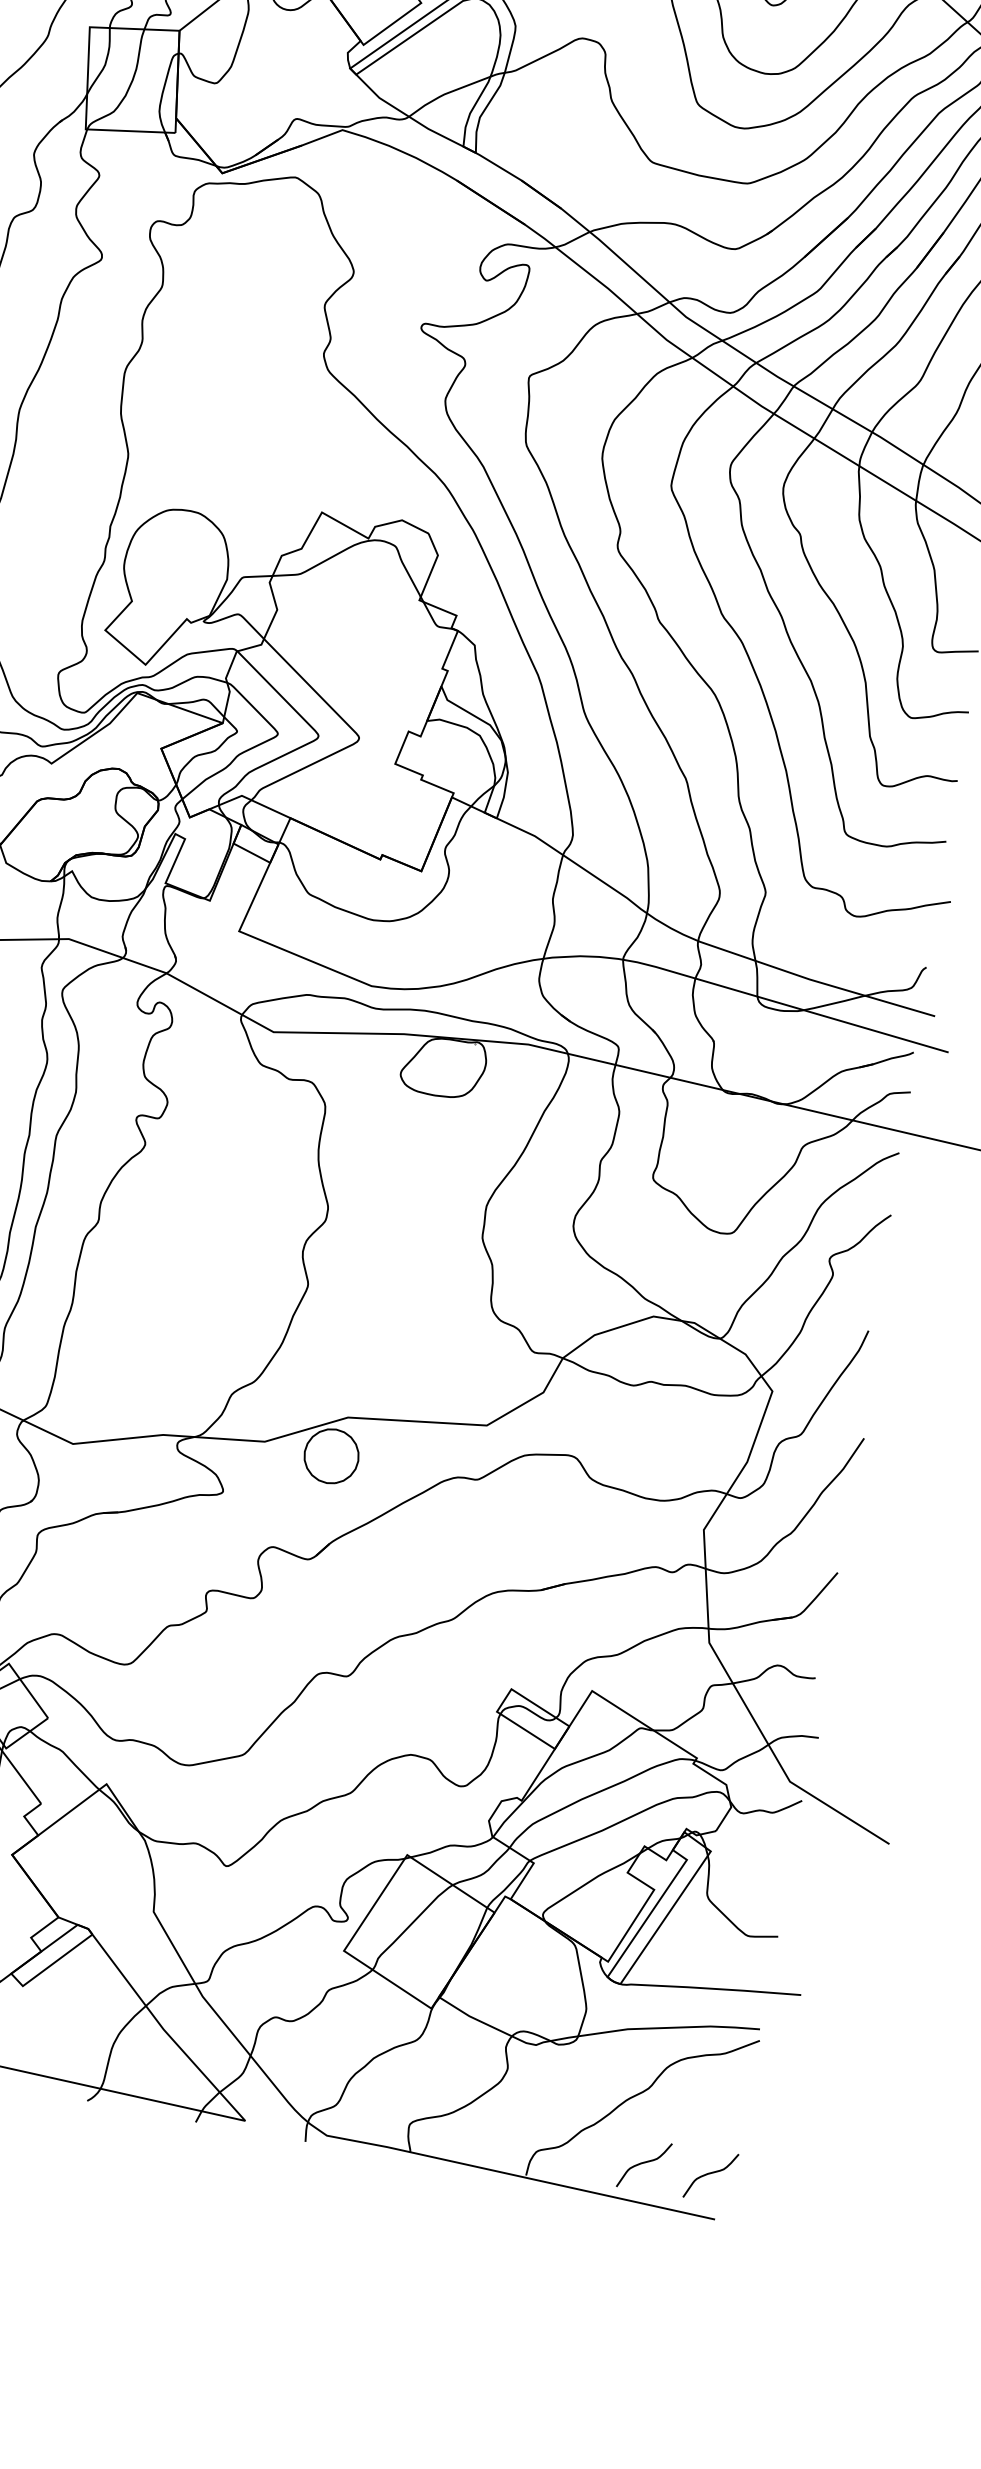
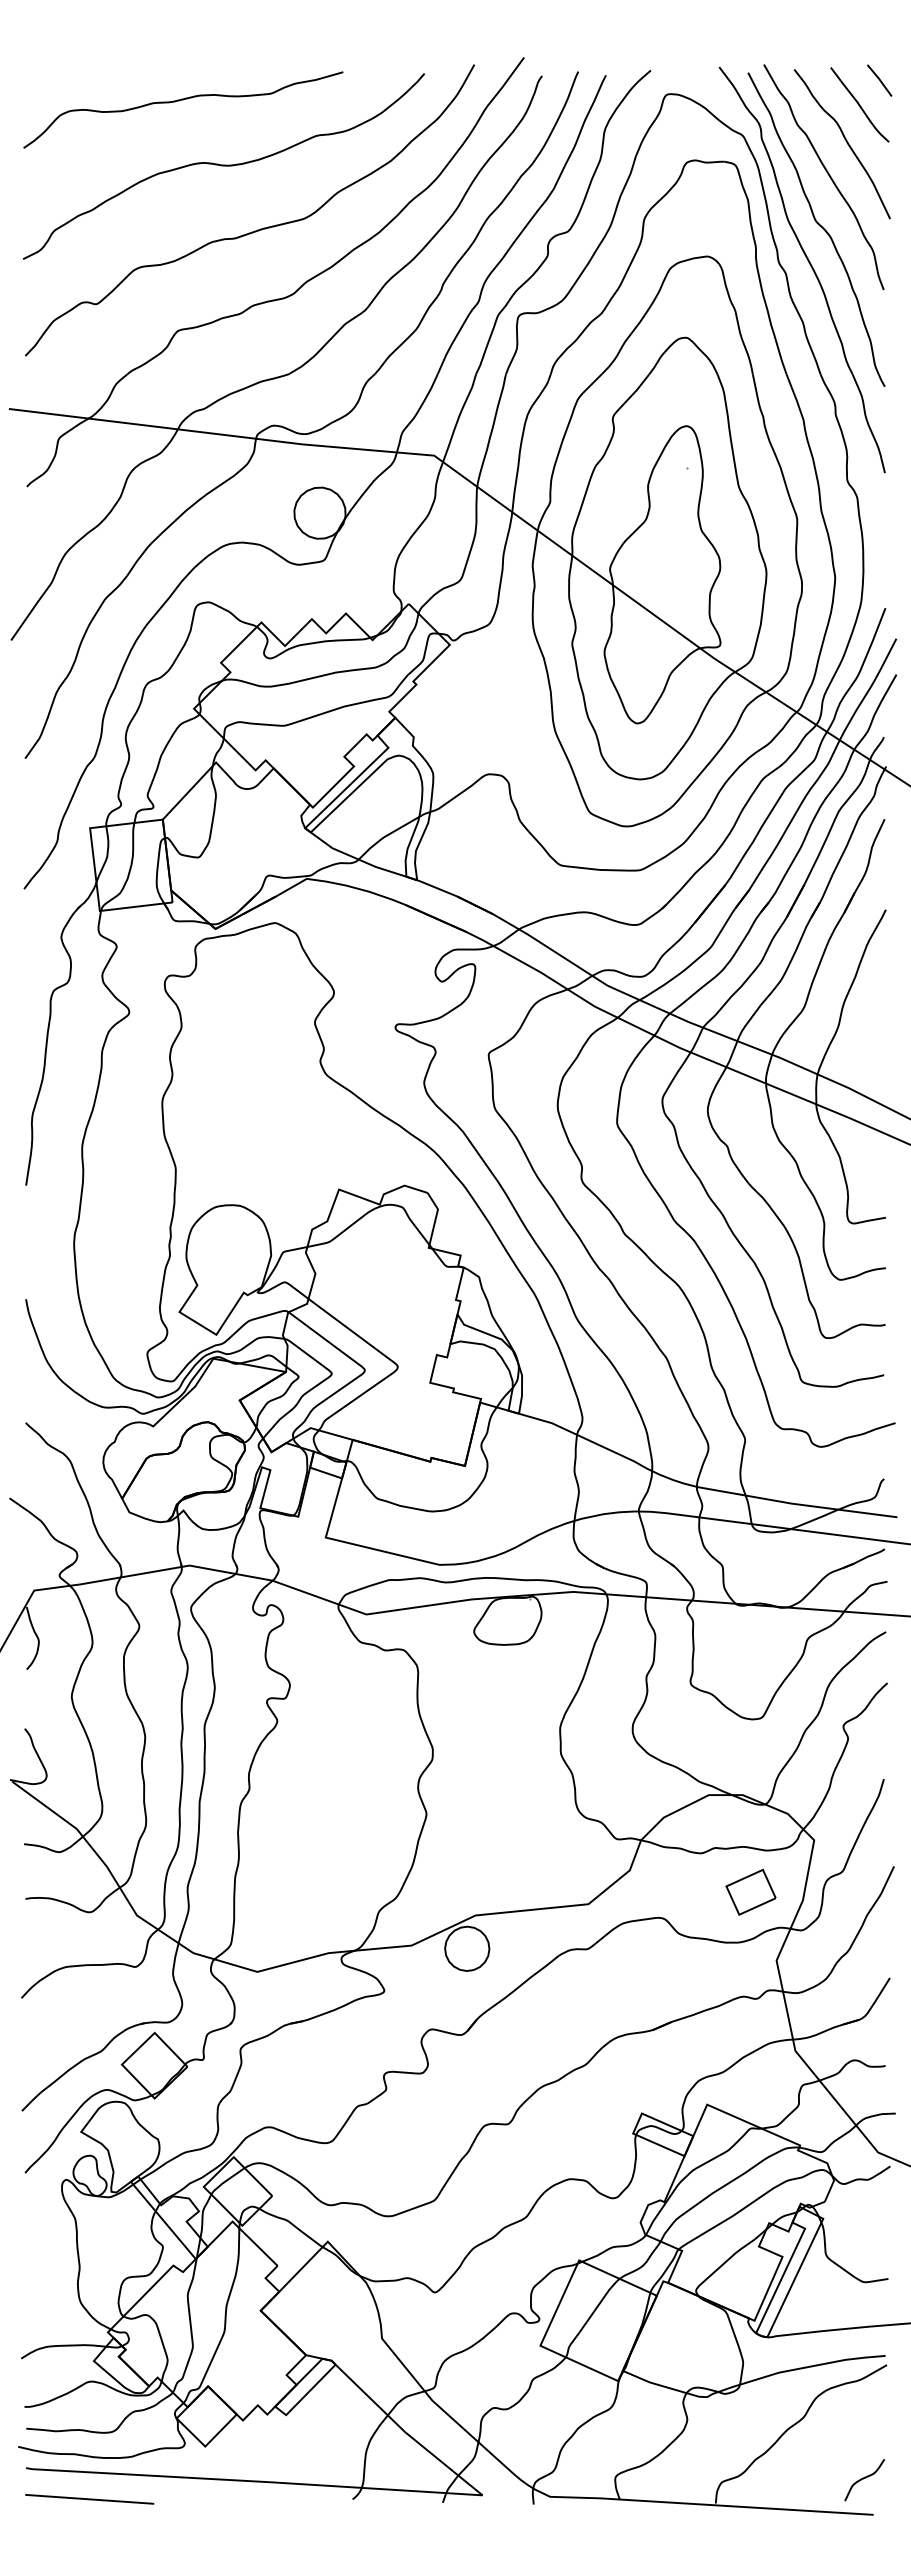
part: (685, 1441) -> (750, 1891), added
curve: (642, 2164) -> (808, 2479), removed

